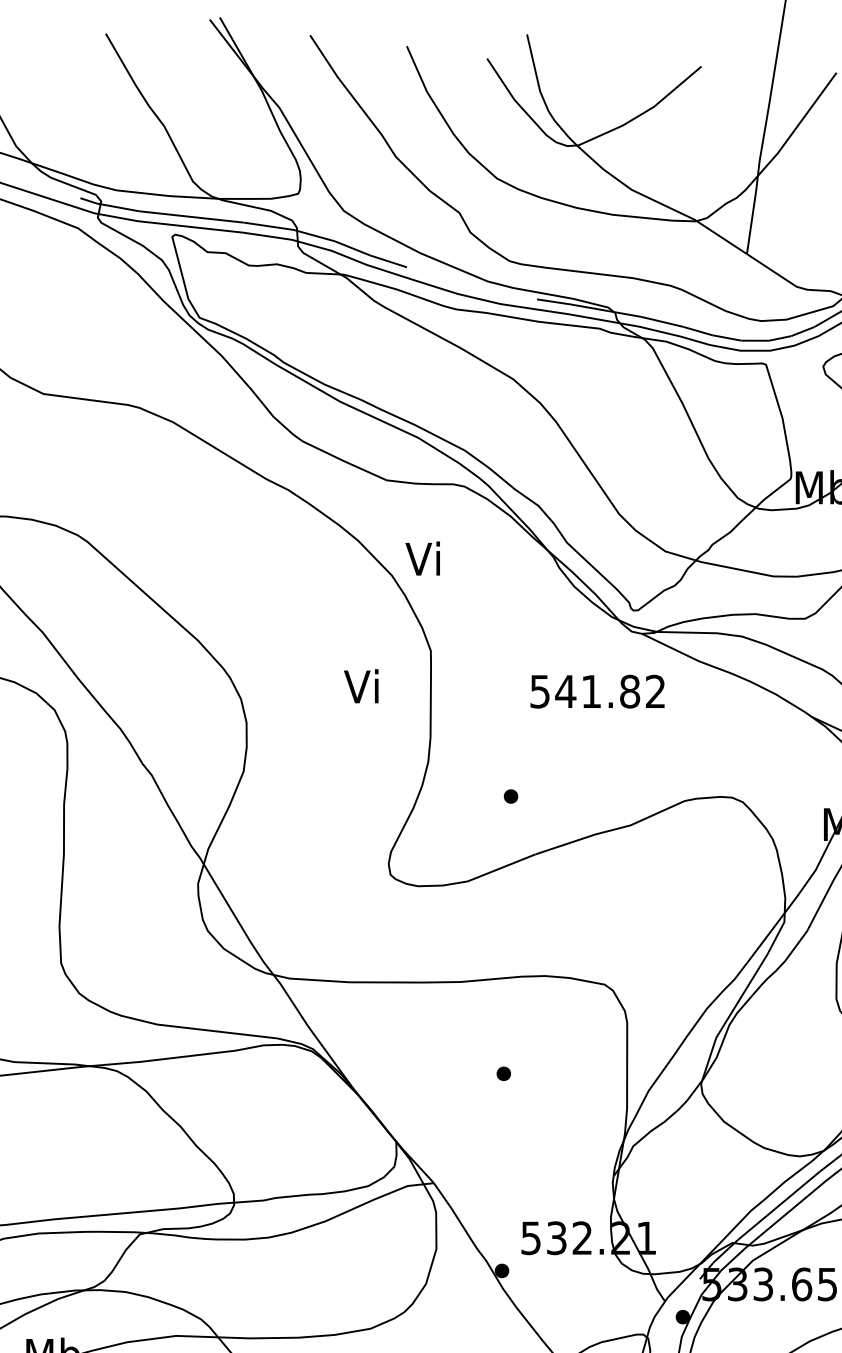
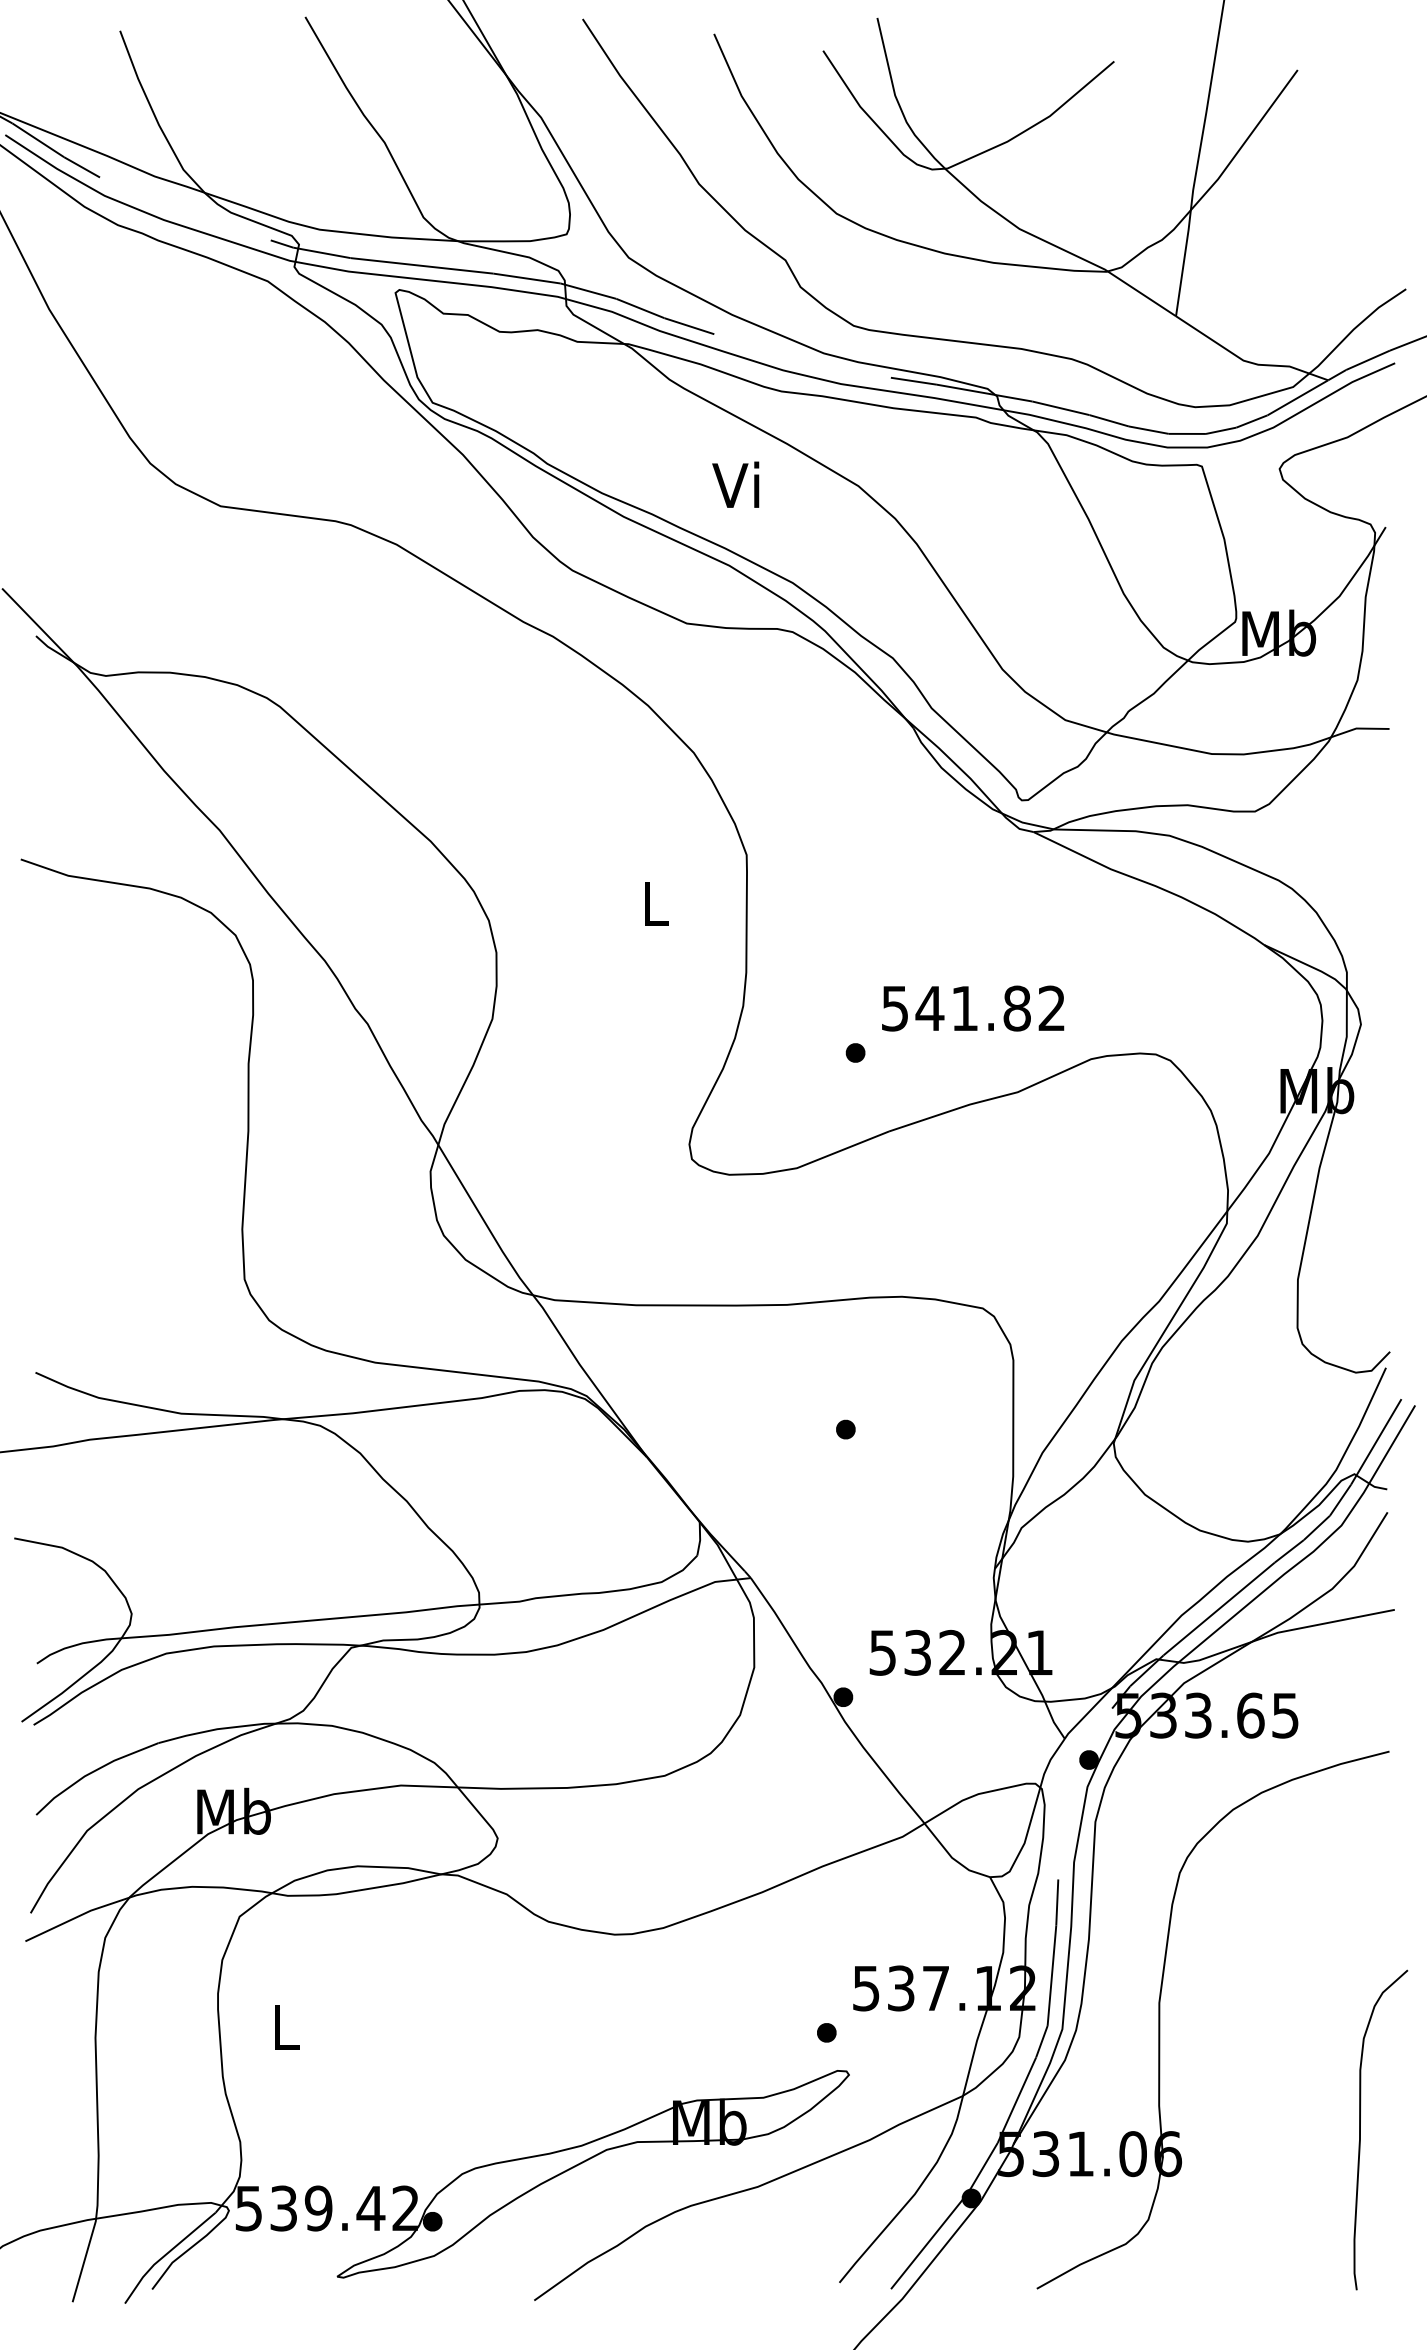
text: (422, 558) -> (735, 484), moved
text: (360, 686) -> (651, 903), Vi -> L
text: (597, 691) -> (973, 1008), moved

